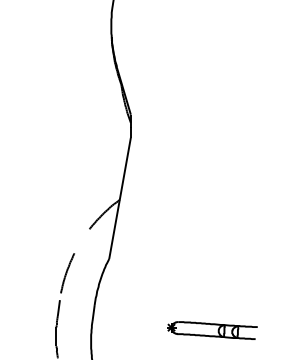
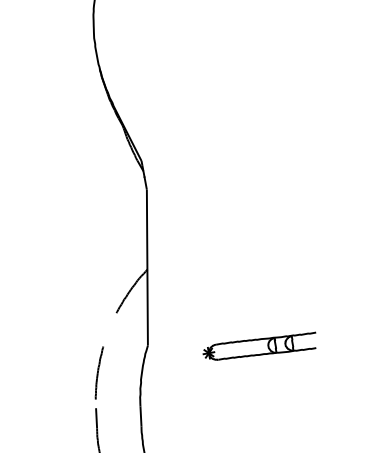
part: (212, 330) -> (260, 347), moved

